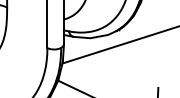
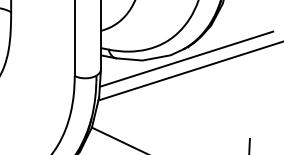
line: (118, 36) -> (187, 57), added

